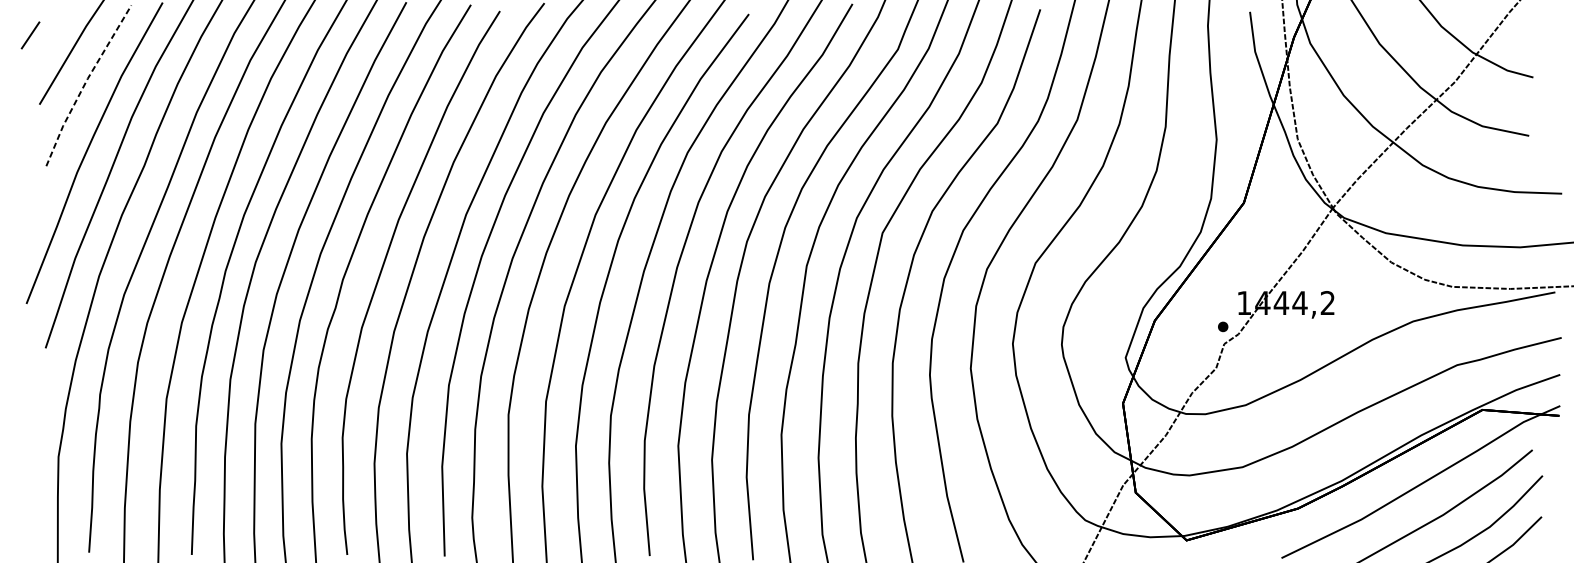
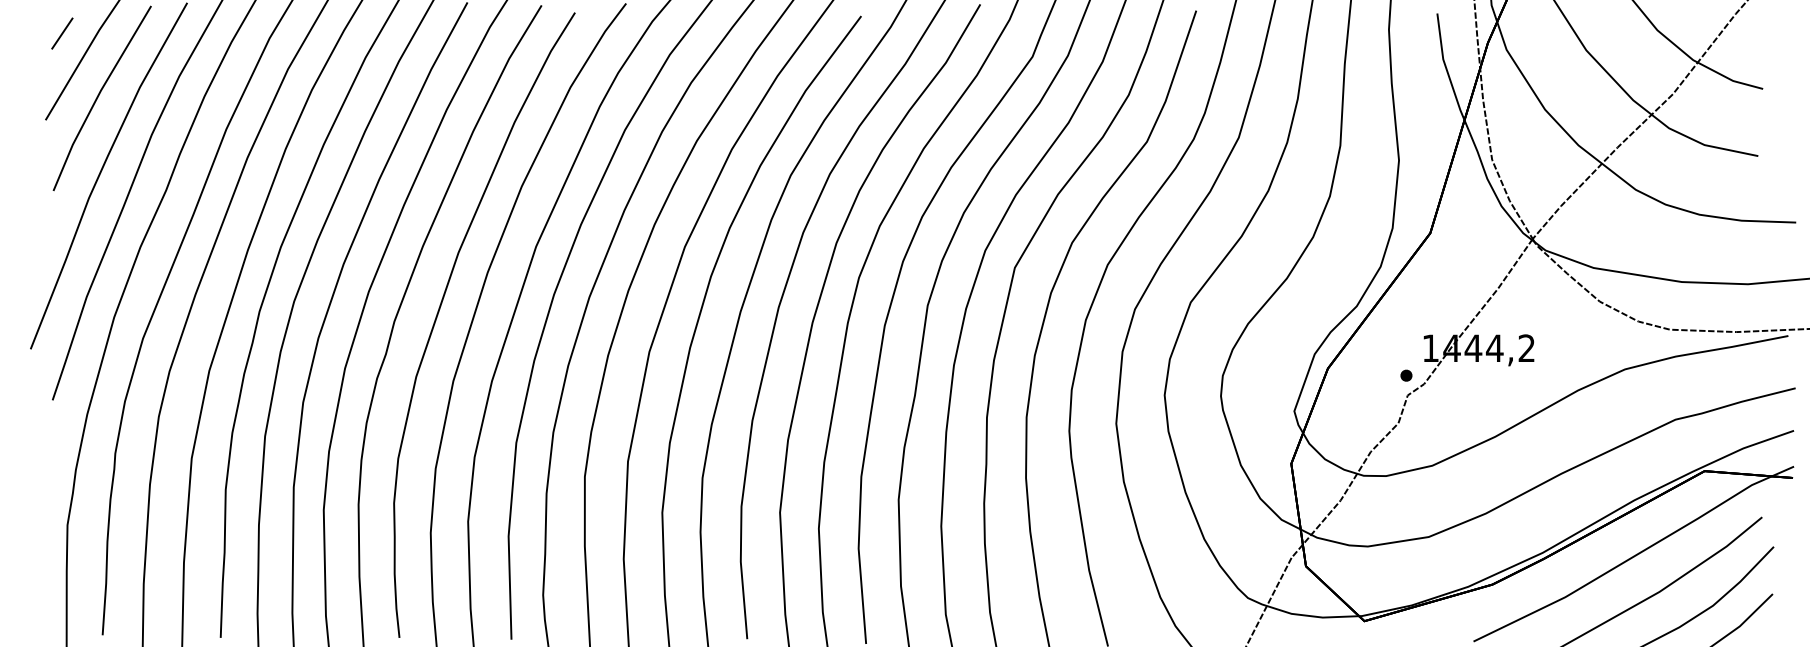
line: (30, 35) -> (62, 33), moved
line: (84, 84) -> (97, 96), dashed -> solid

